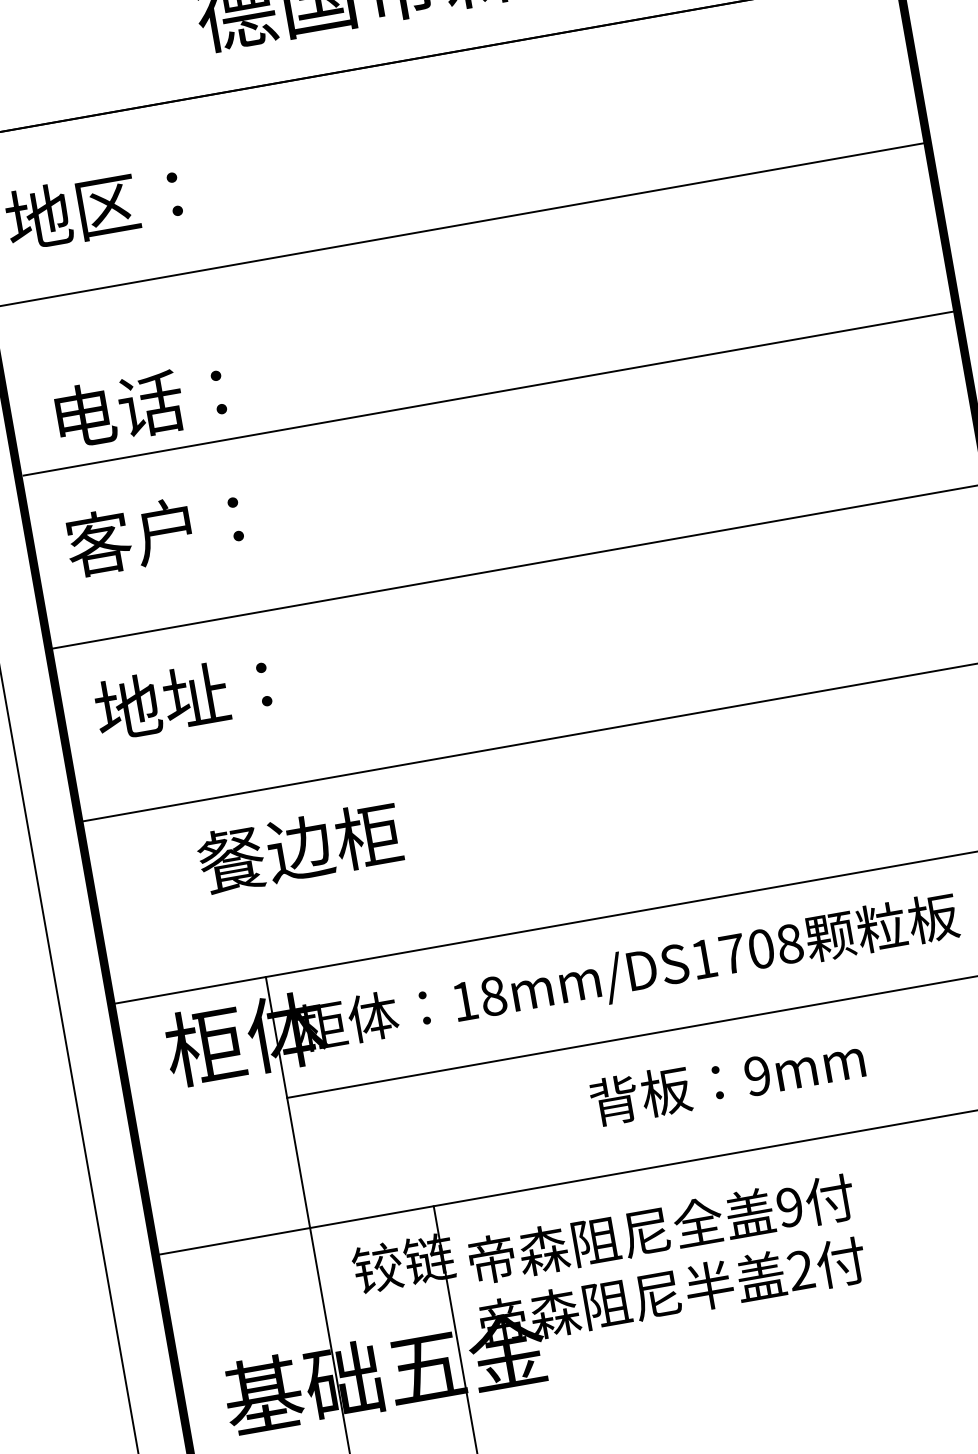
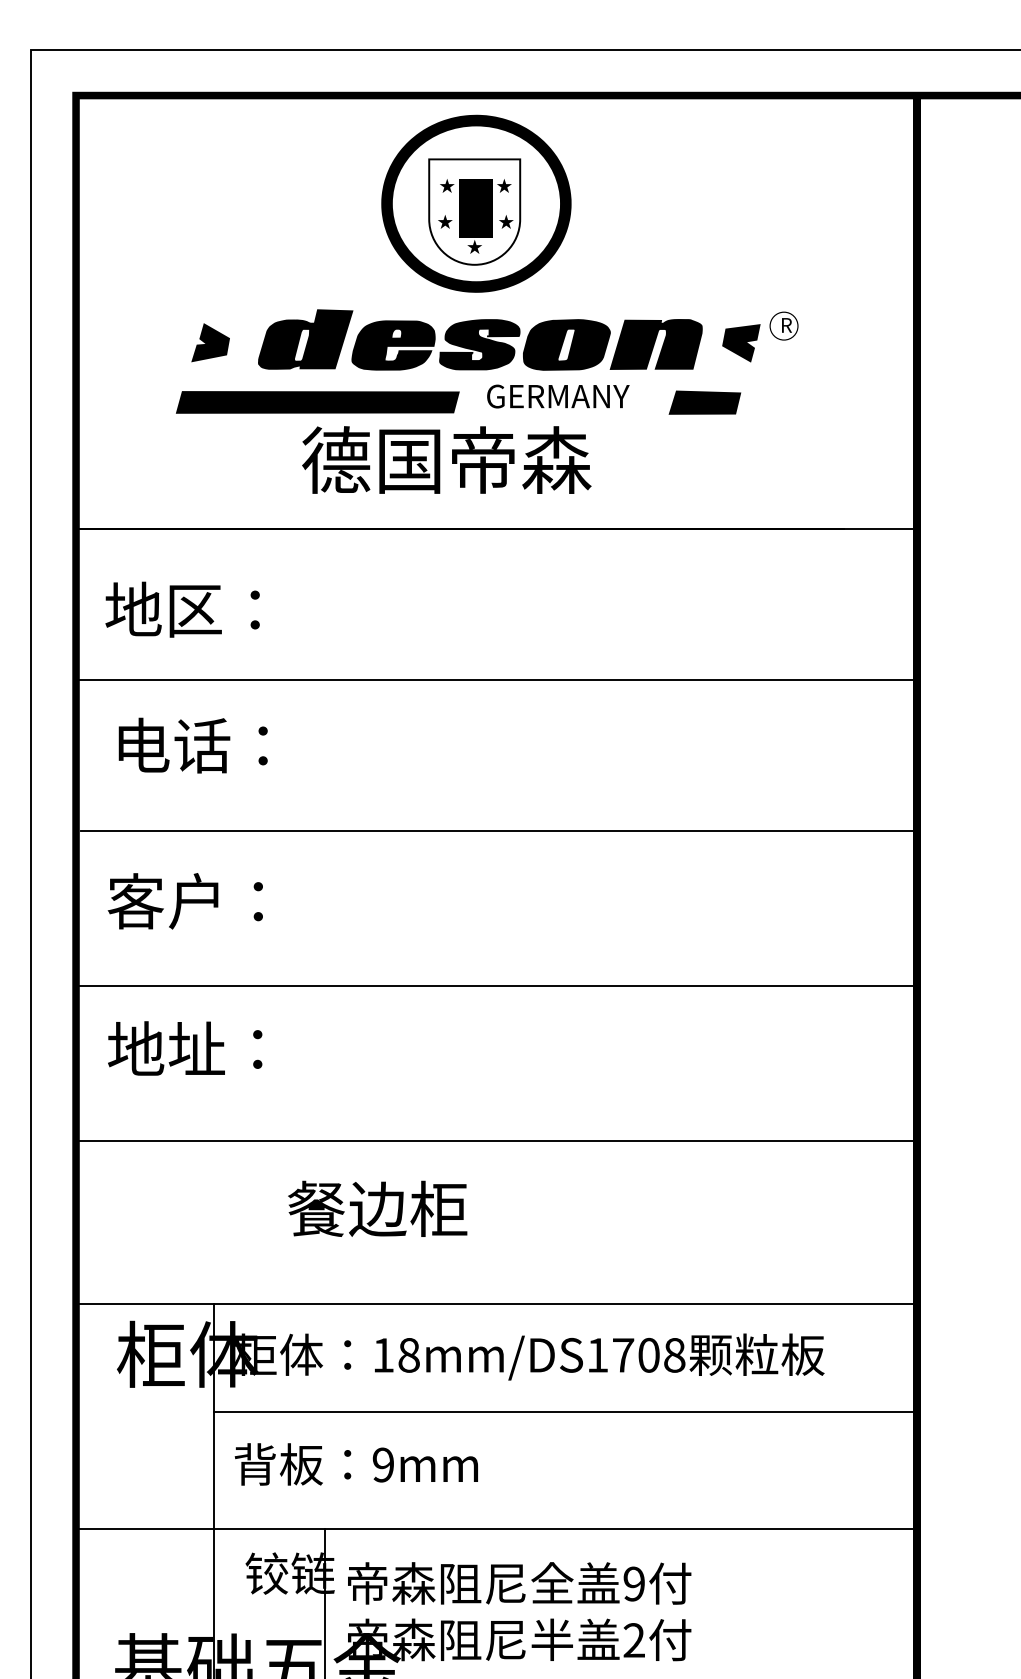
text: (139, 405) -> (192, 745), moved
text: (299, 847) -> (377, 1208), moved
text: (726, 1080) -> (355, 1464), moved

